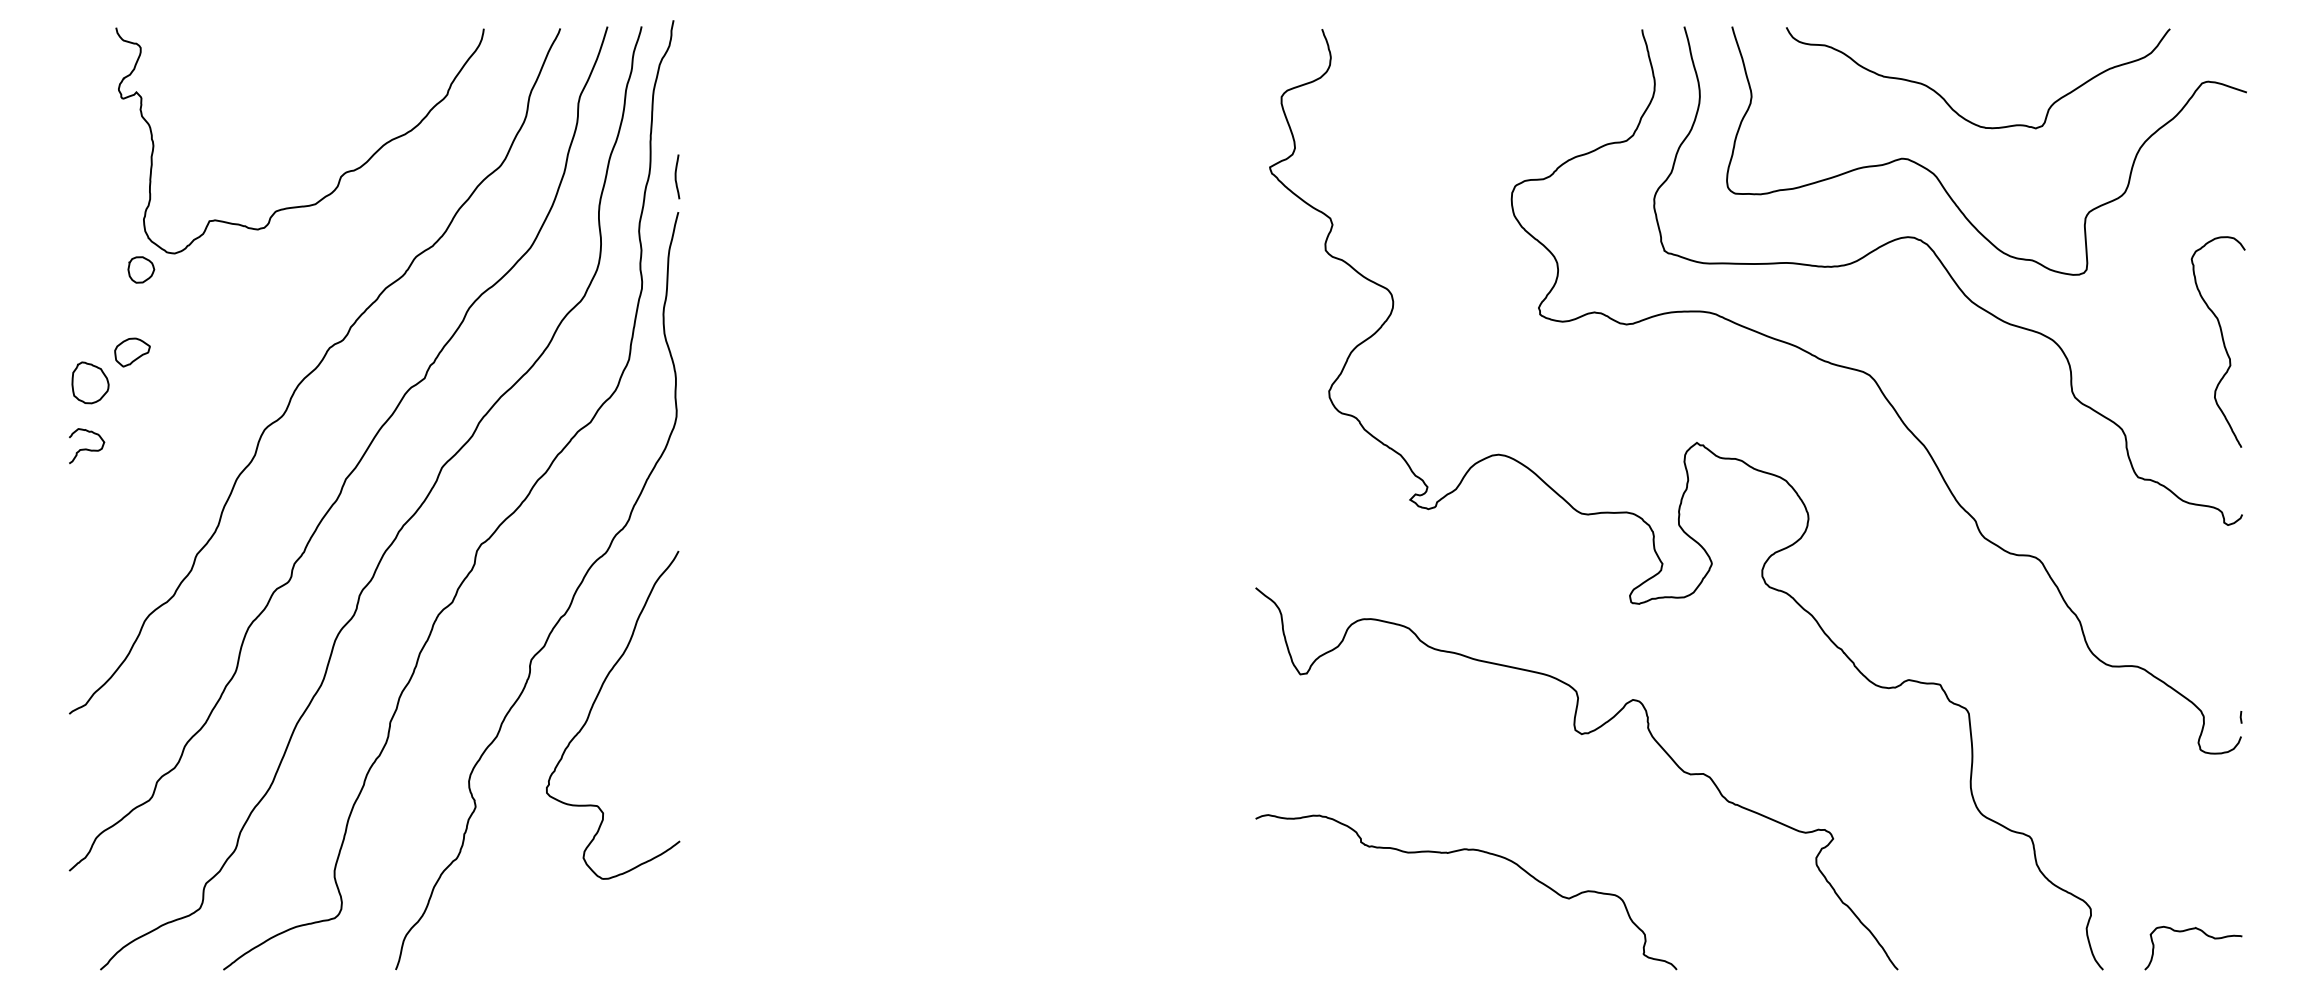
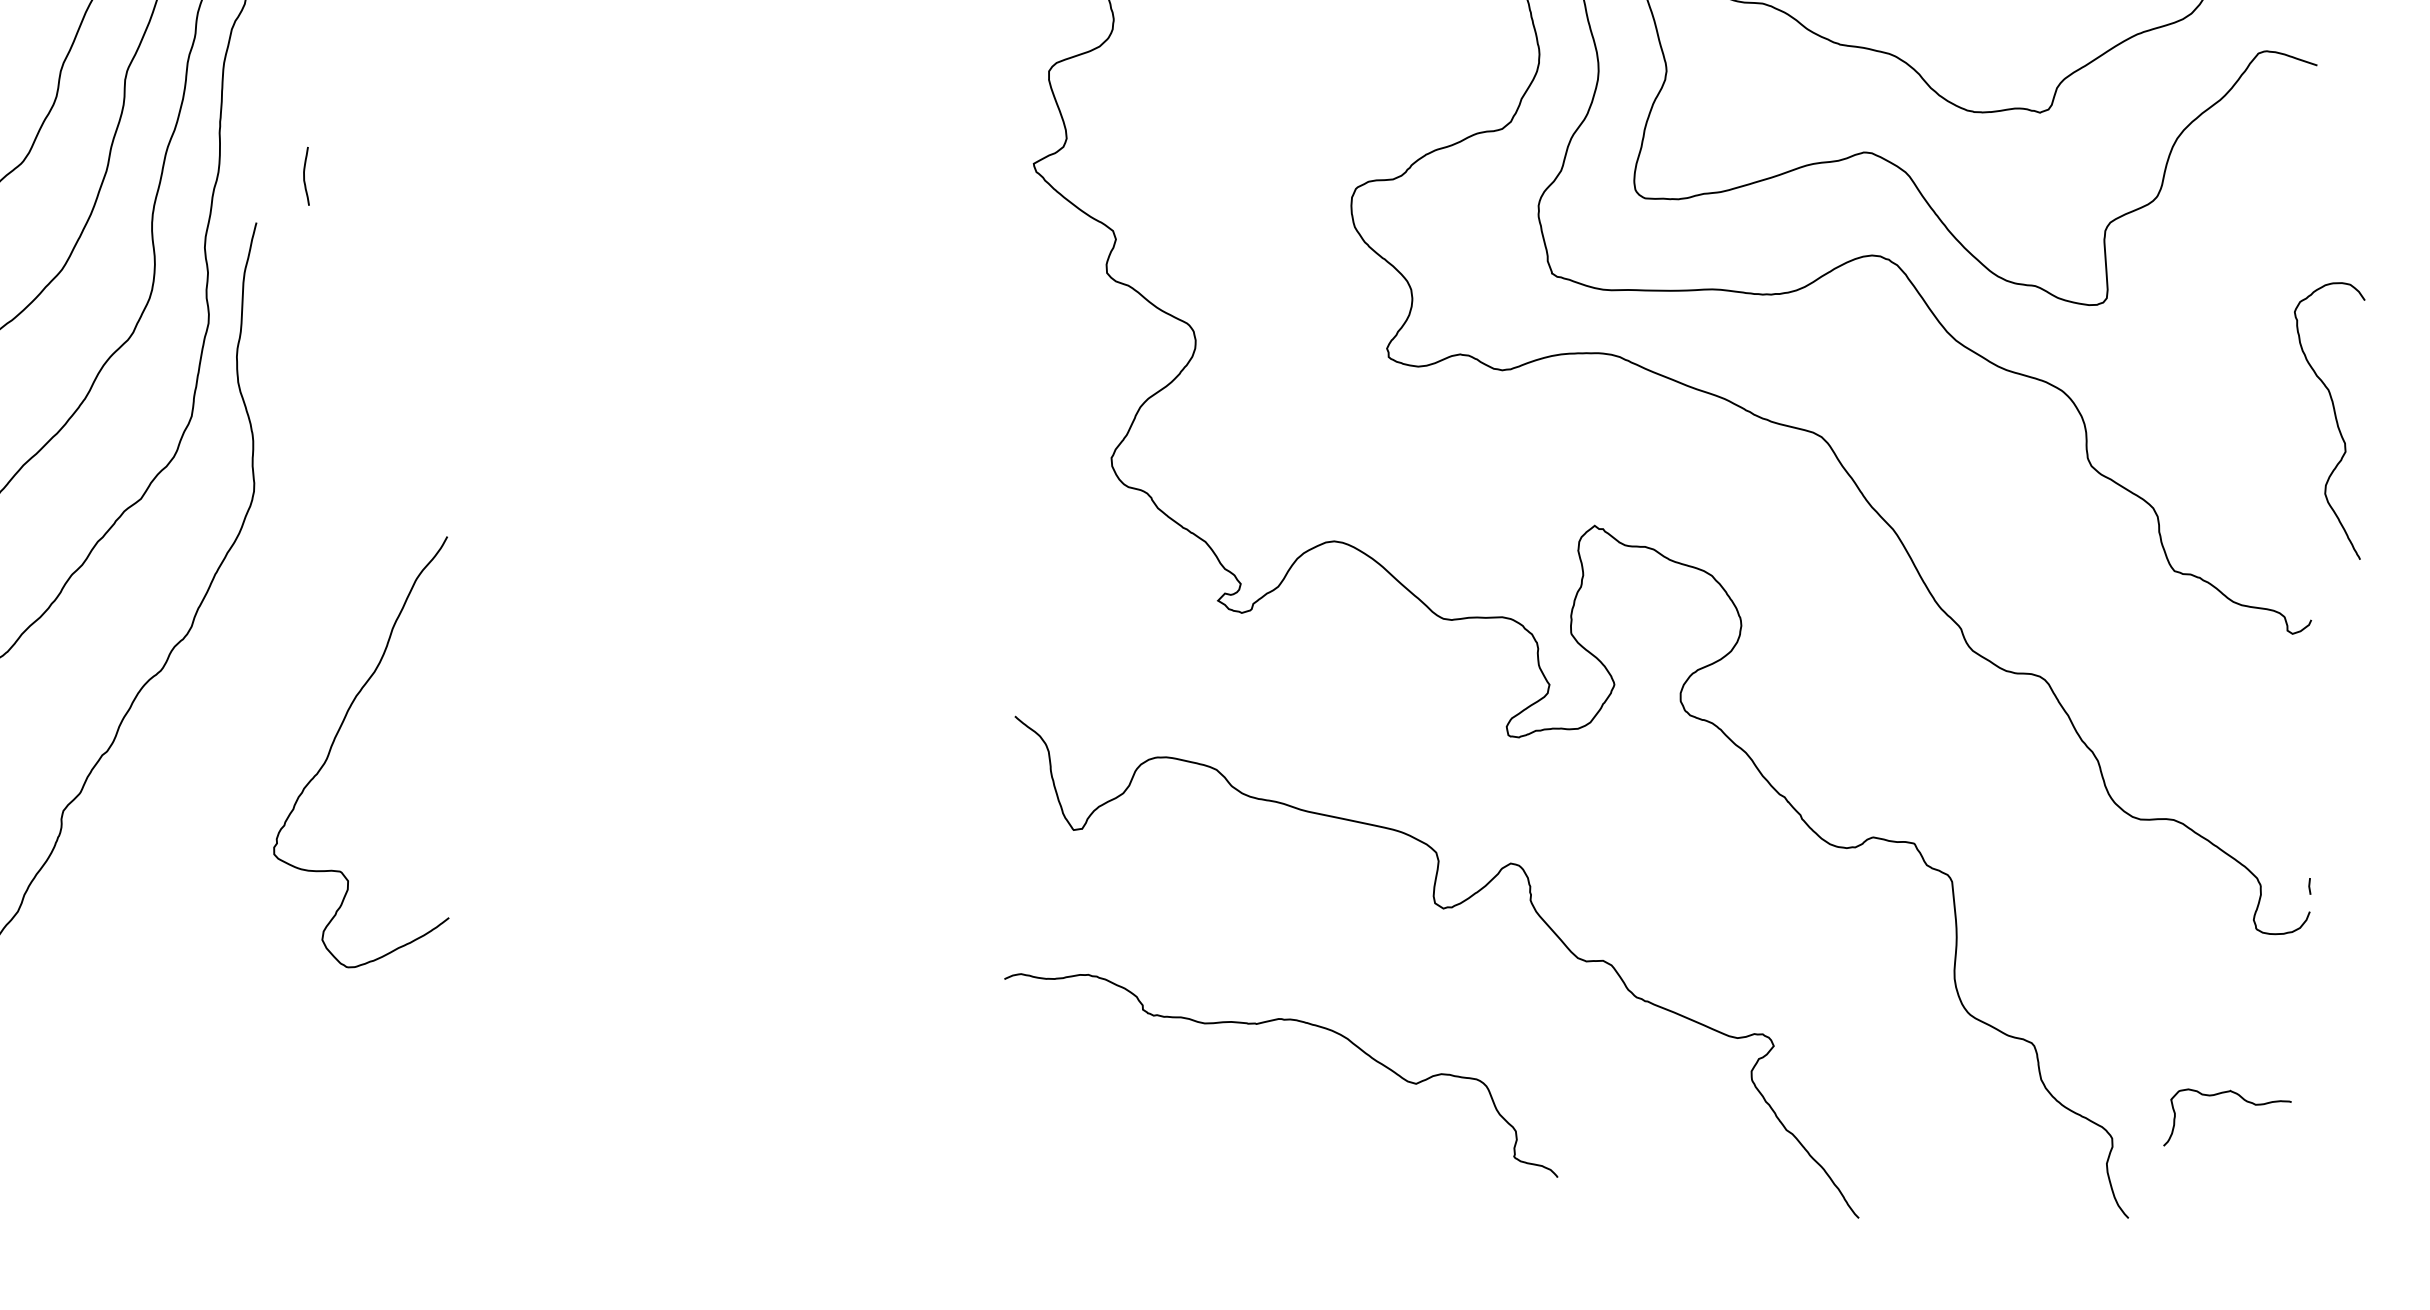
curve: (676, 176) -> (305, 175), moved
curve: (2221, 338) -> (2333, 416), moved
curve: (594, 704) -> (336, 738), moved
curve: (1455, 852) -> (1267, 1023), moved
curve: (2205, 935) -> (2243, 1100), moved

